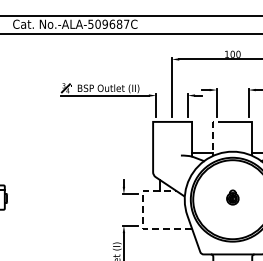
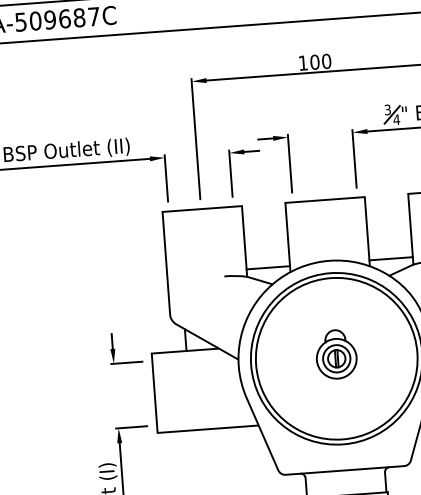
line: (213, 131) -> (287, 222), dashed -> solid
part: (232, 197) -> (335, 354), size x1.67
line: (142, 218) -> (155, 410), dashed -> solid

